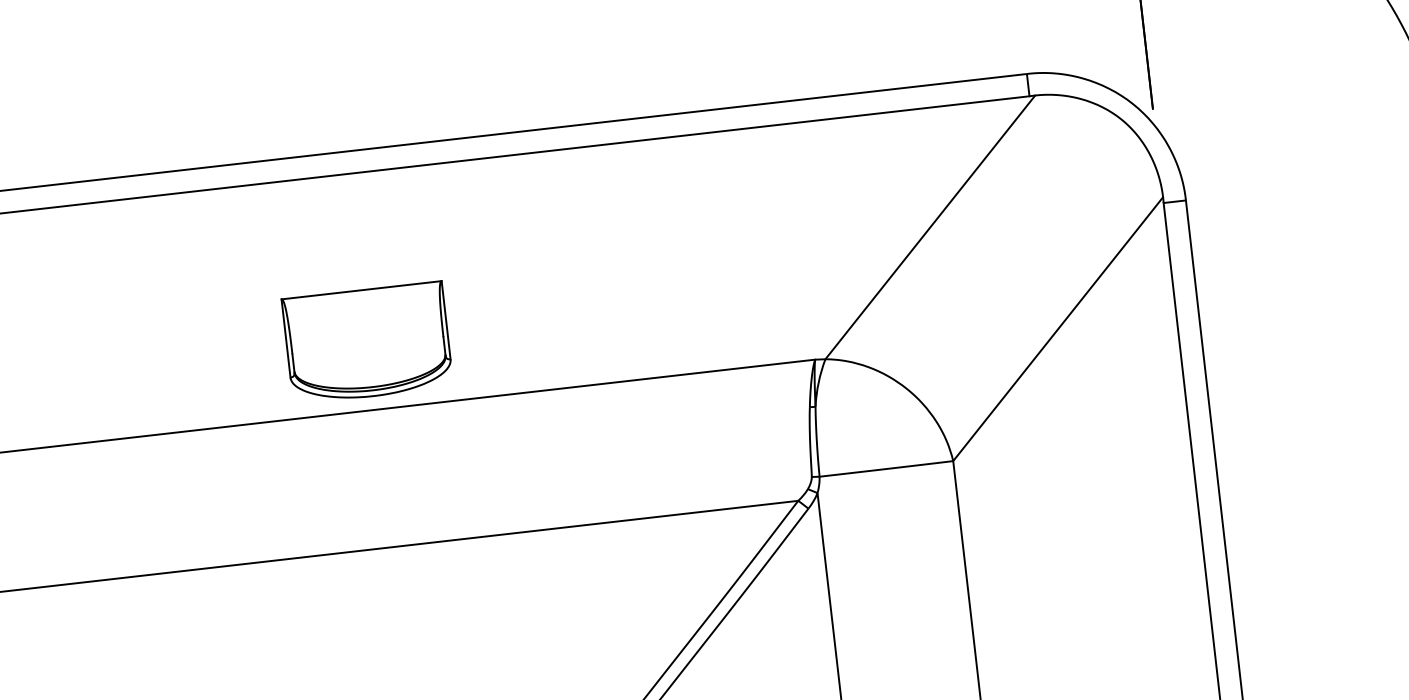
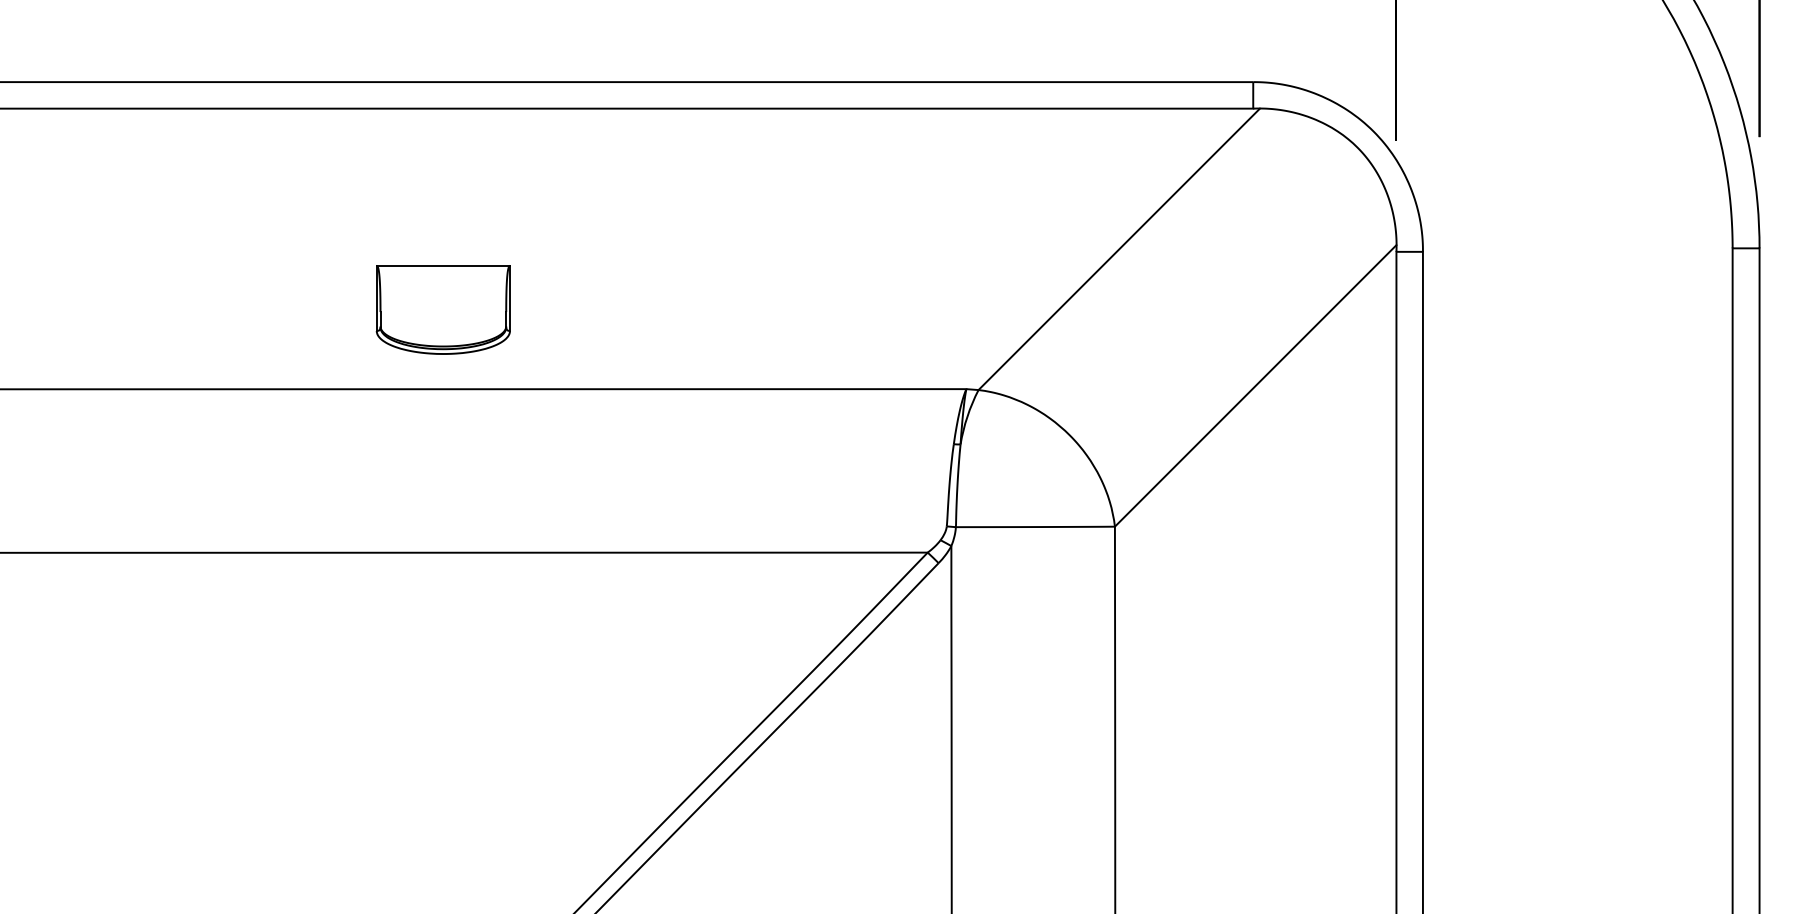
part: (367, 342) -> (443, 309), size x0.7

